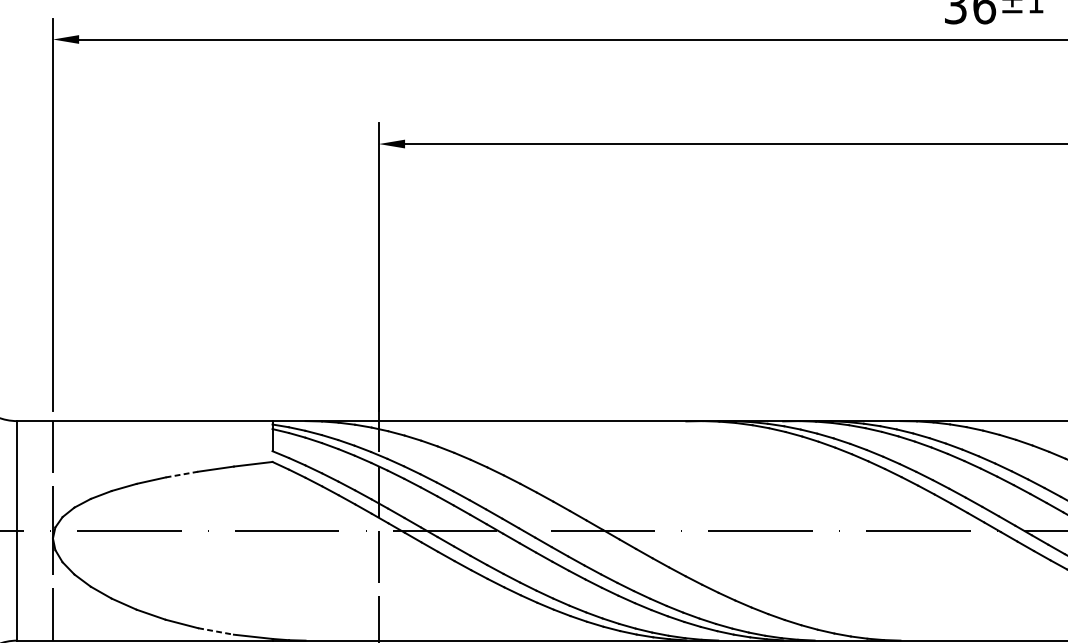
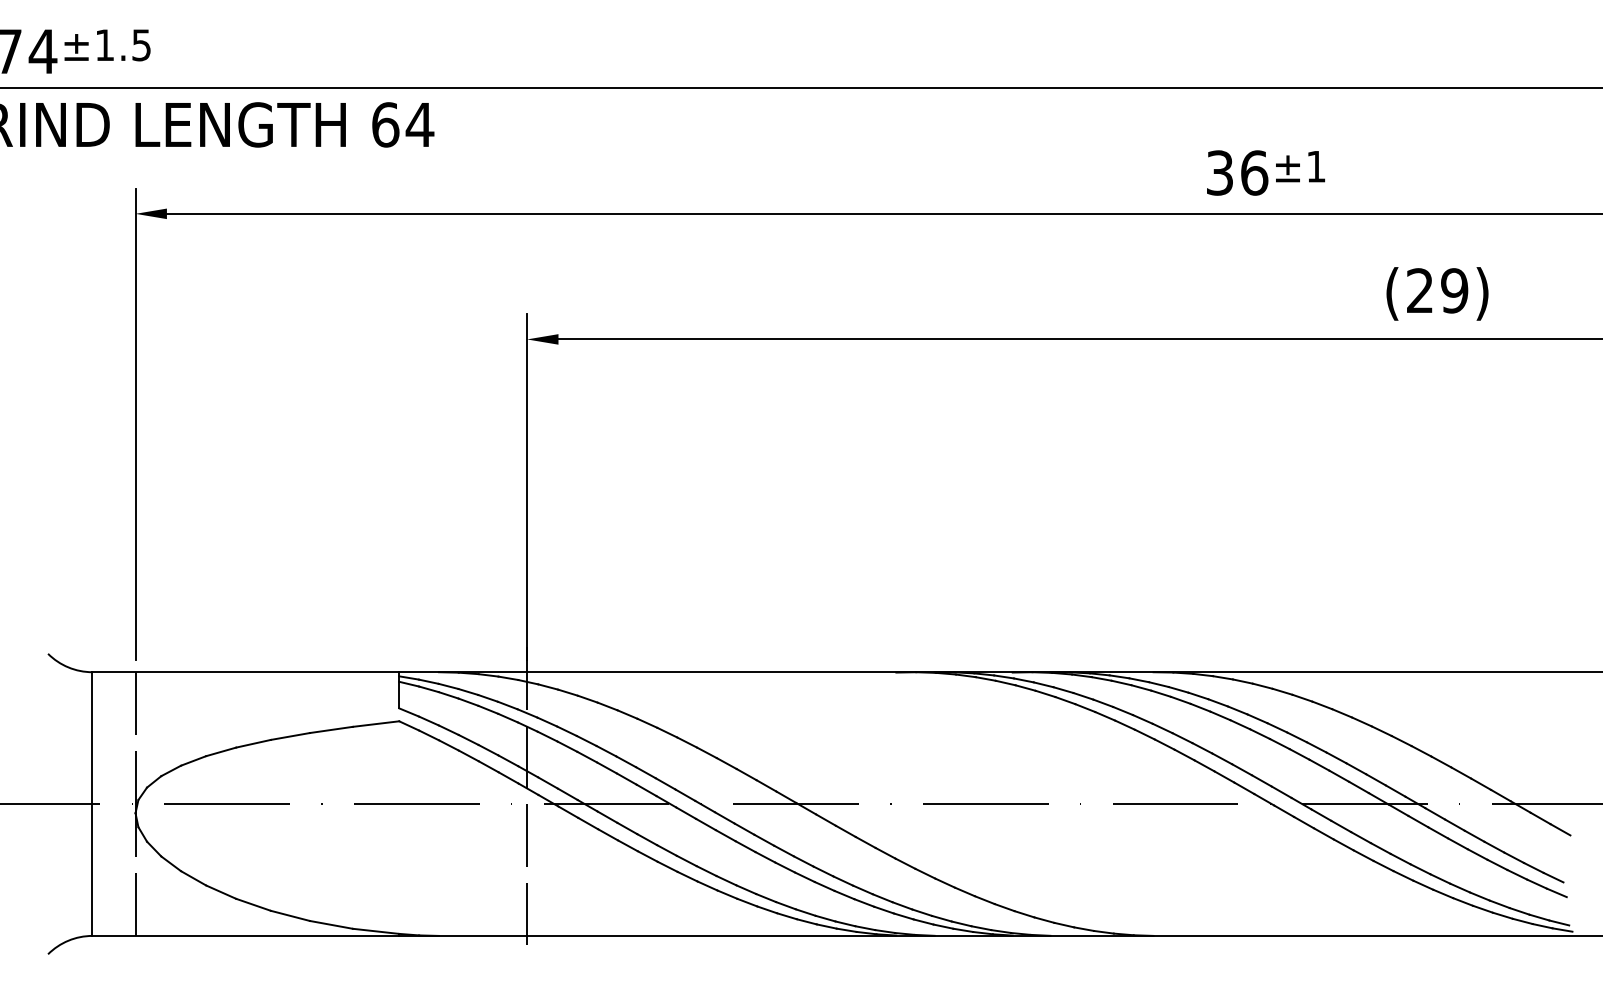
line: (181, 474) -> (290, 736), dashed -> solid
line: (216, 631) -> (331, 924), dashed -> solid

